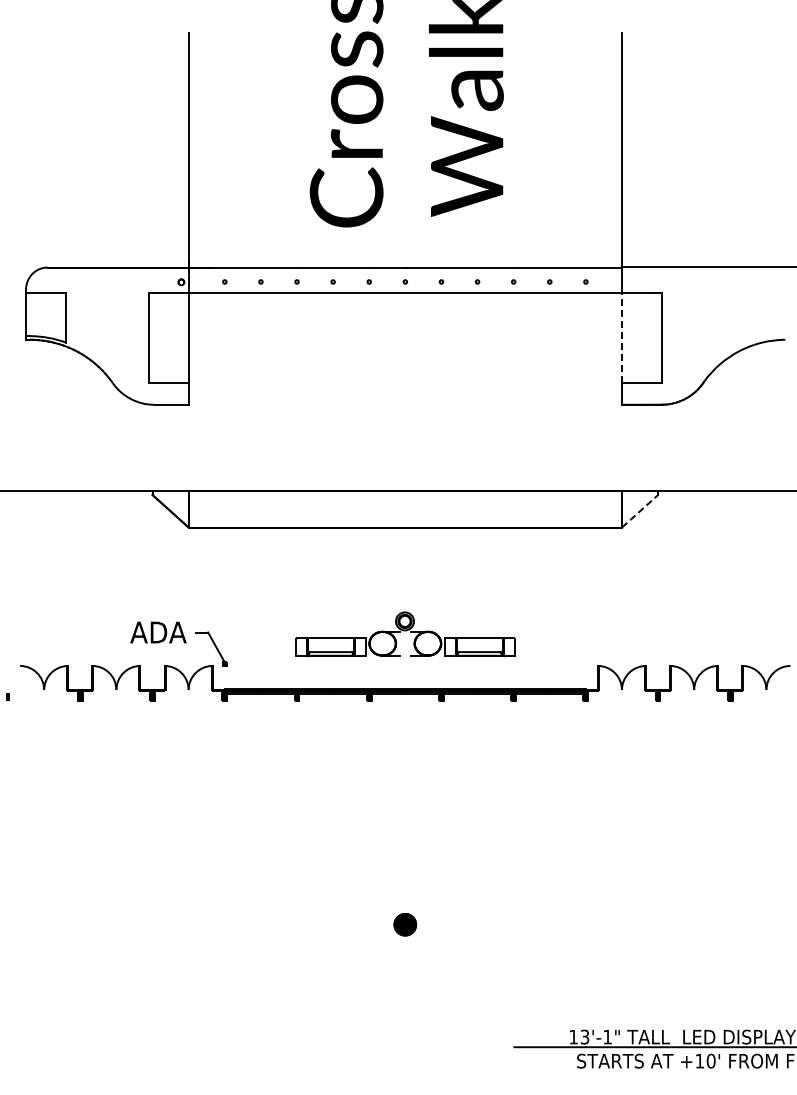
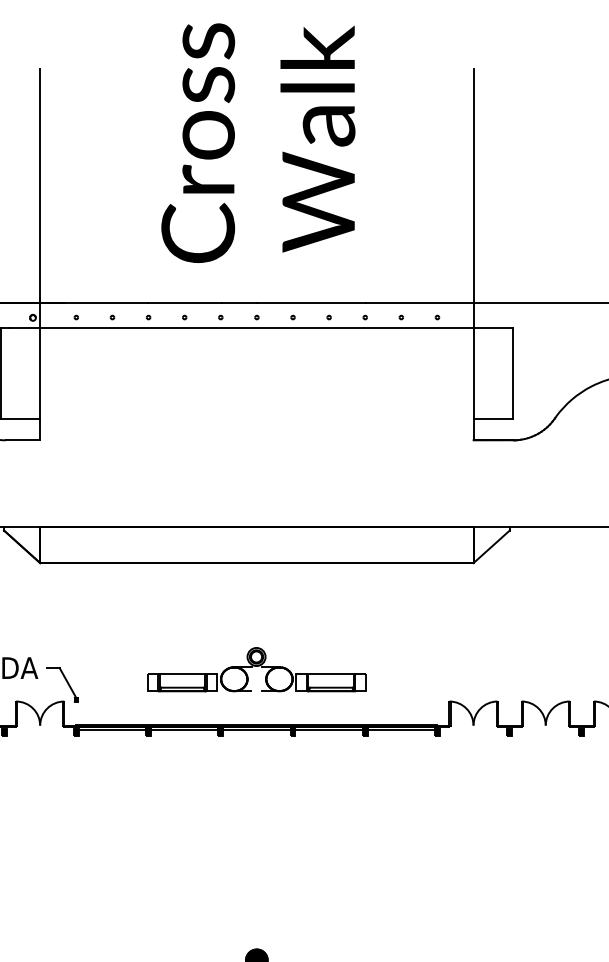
line: (622, 337) -> (474, 373), dashed -> solid
line: (640, 510) -> (492, 546), dashed -> solid

